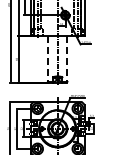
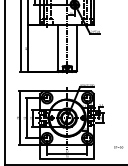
line: (48, 59) -> (57, 48), dashed -> solid
line: (67, 59) -> (76, 48), dashed -> solid

